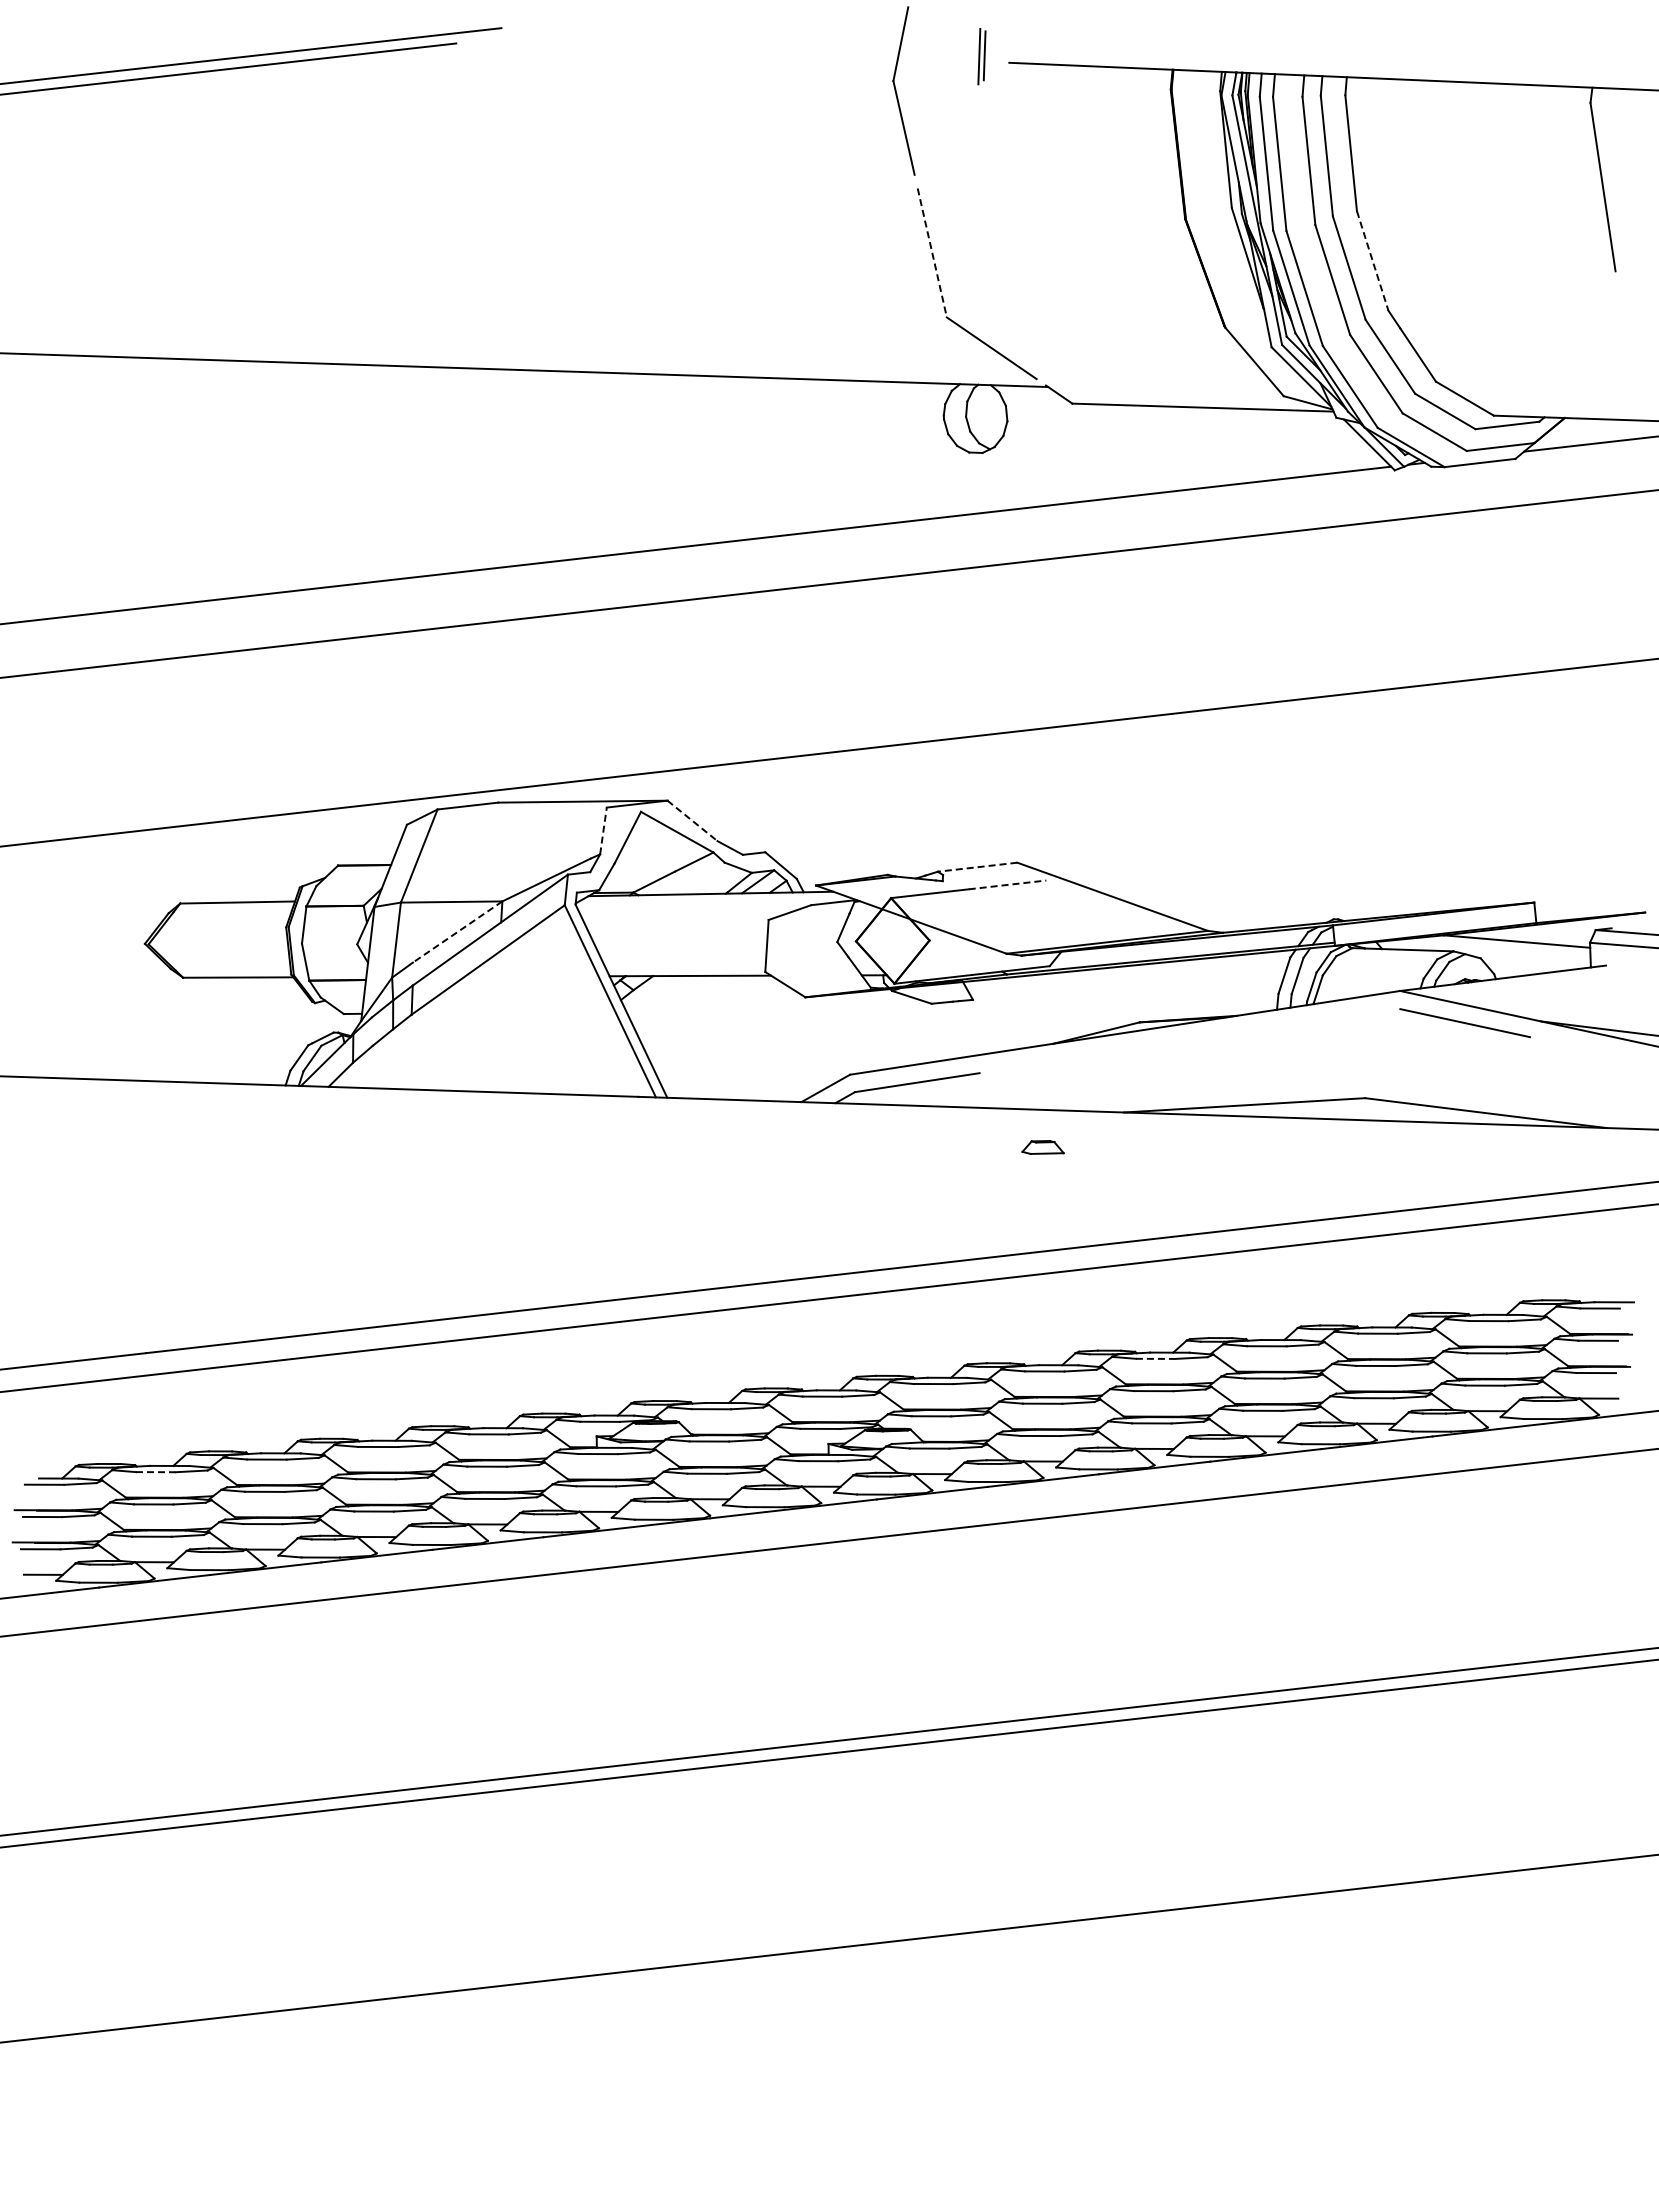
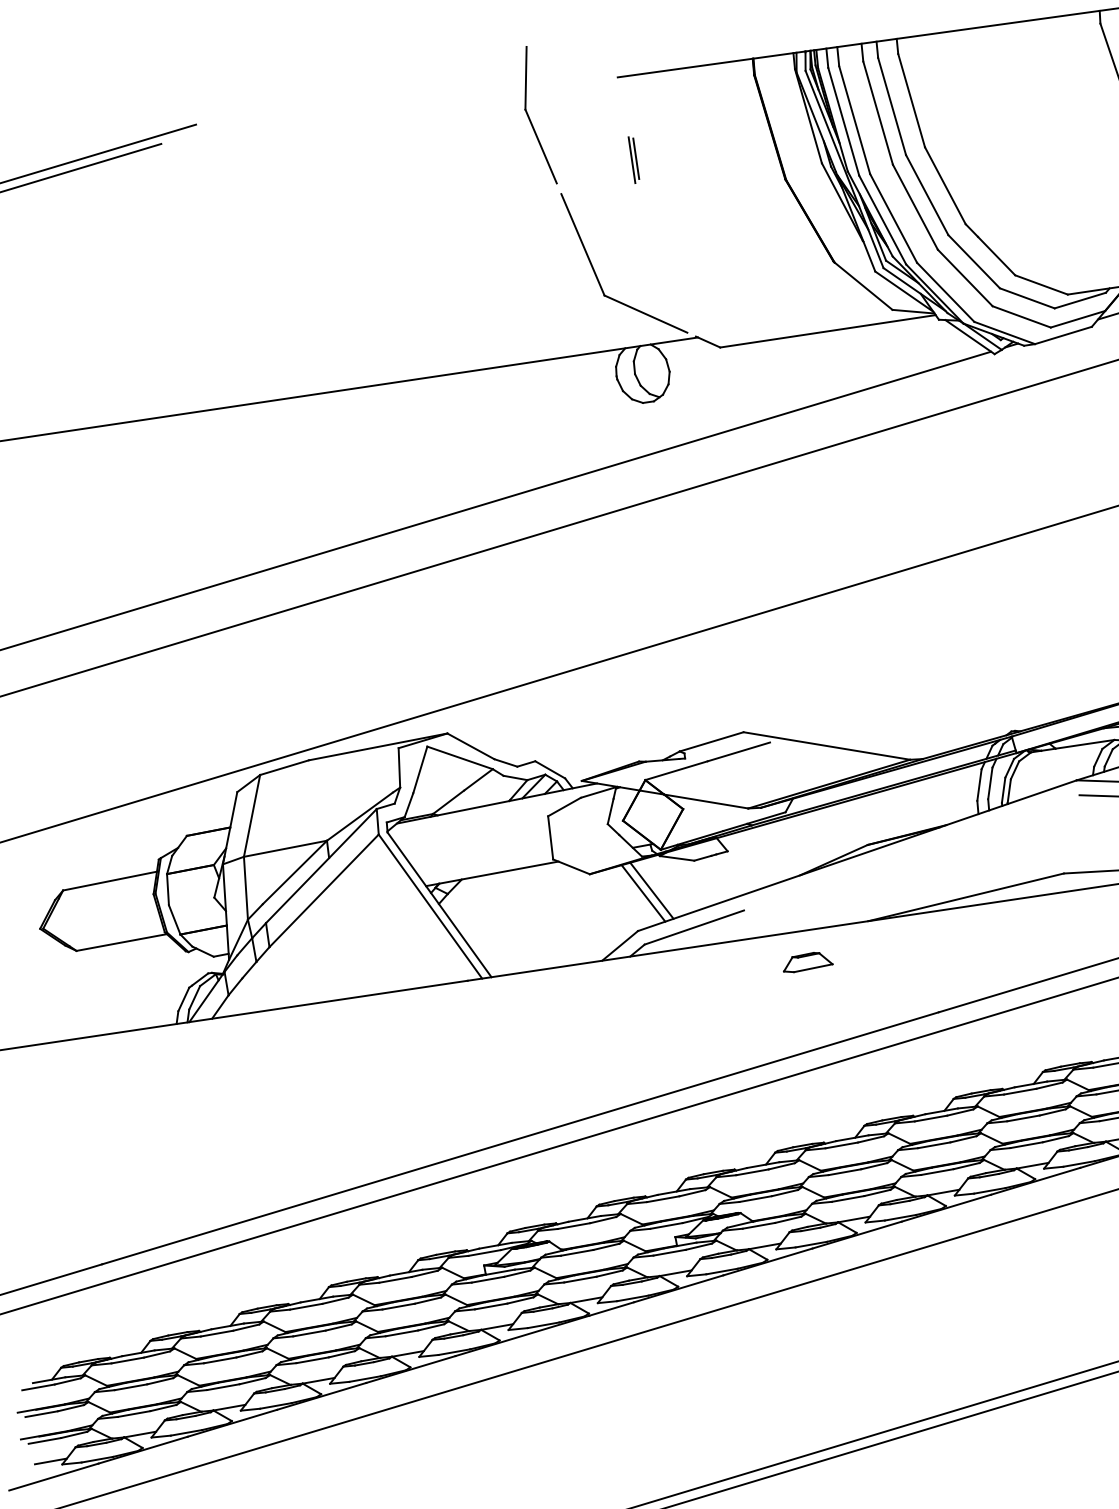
part: (981, 56) -> (633, 159), moved
line: (932, 253) -> (583, 245), dashed -> solid
line: (1372, 261) -> (945, 186), dashed -> solid
line: (692, 821) -> (471, 746), dashed -> solid
line: (603, 830) -> (399, 767), dashed -> solid
line: (977, 867) -> (711, 742), dashed -> solid
line: (1008, 884) -> (739, 751), dashed -> solid
line: (457, 932) -> (294, 872), dashed -> solid
line: (874, 1029) -> (651, 890), added
line: (864, 1031) -> (643, 893), added
part: (1042, 1147) -> (806, 962), size x1.43
line: (1155, 1358) -> (930, 1118), dashed -> solid
line: (155, 1472) -> (127, 1360), dashed -> solid

